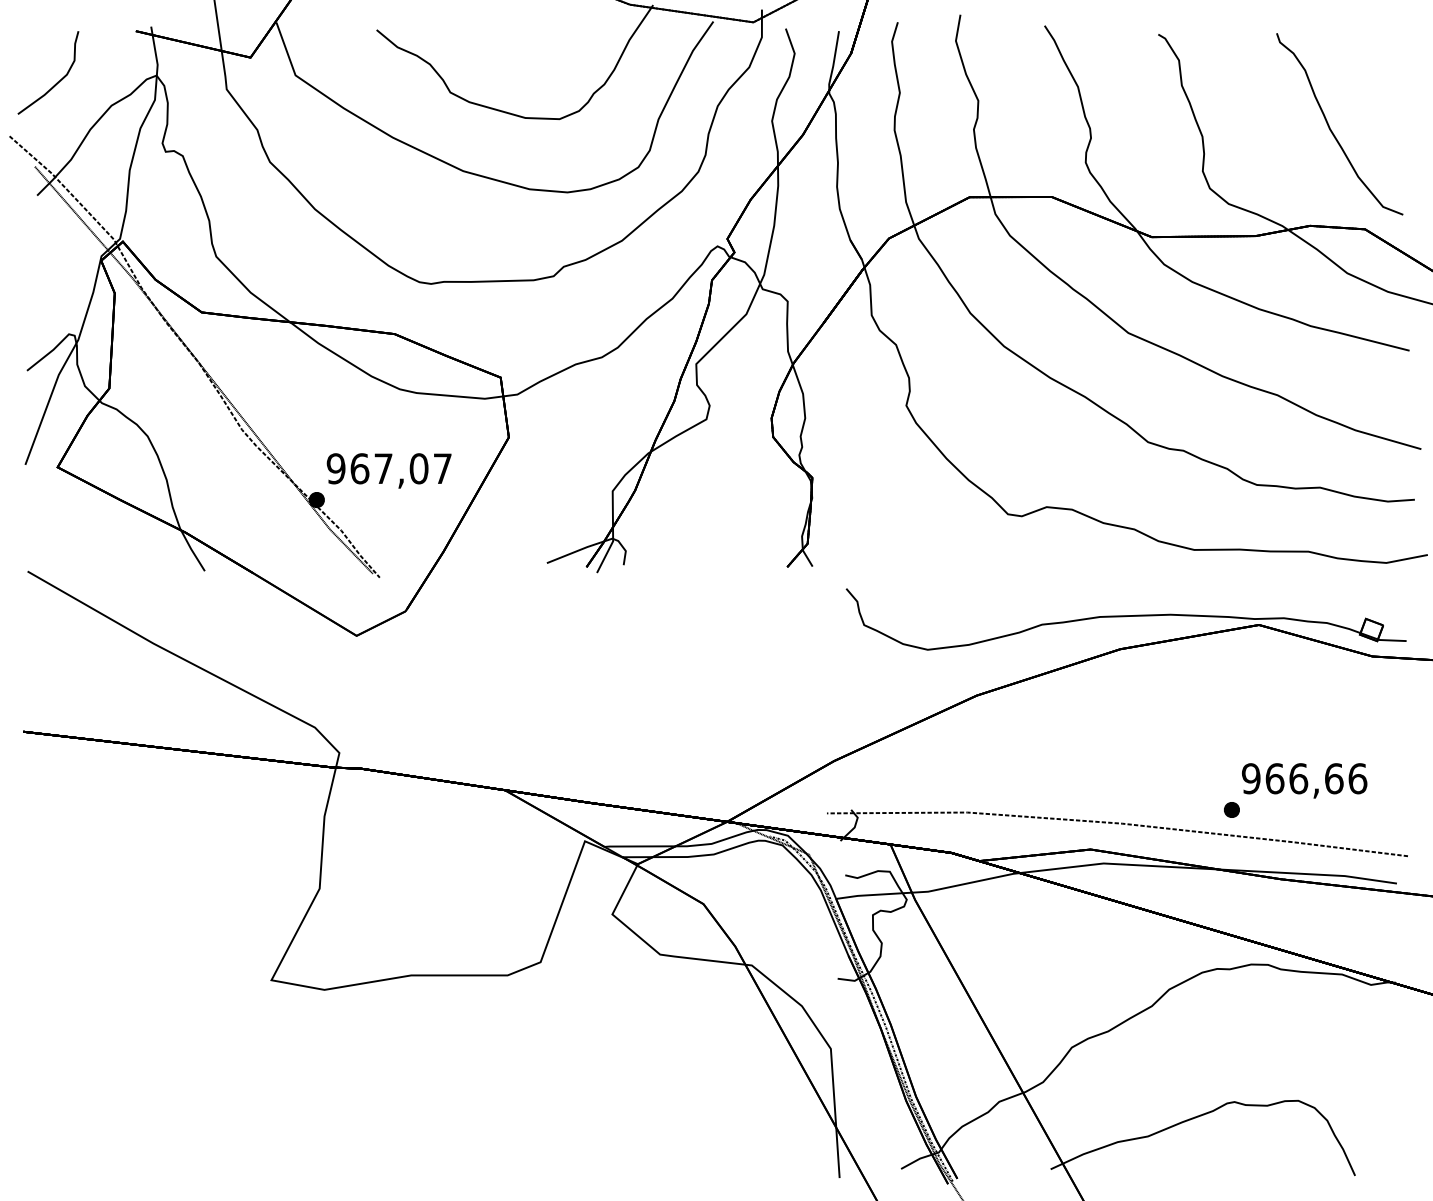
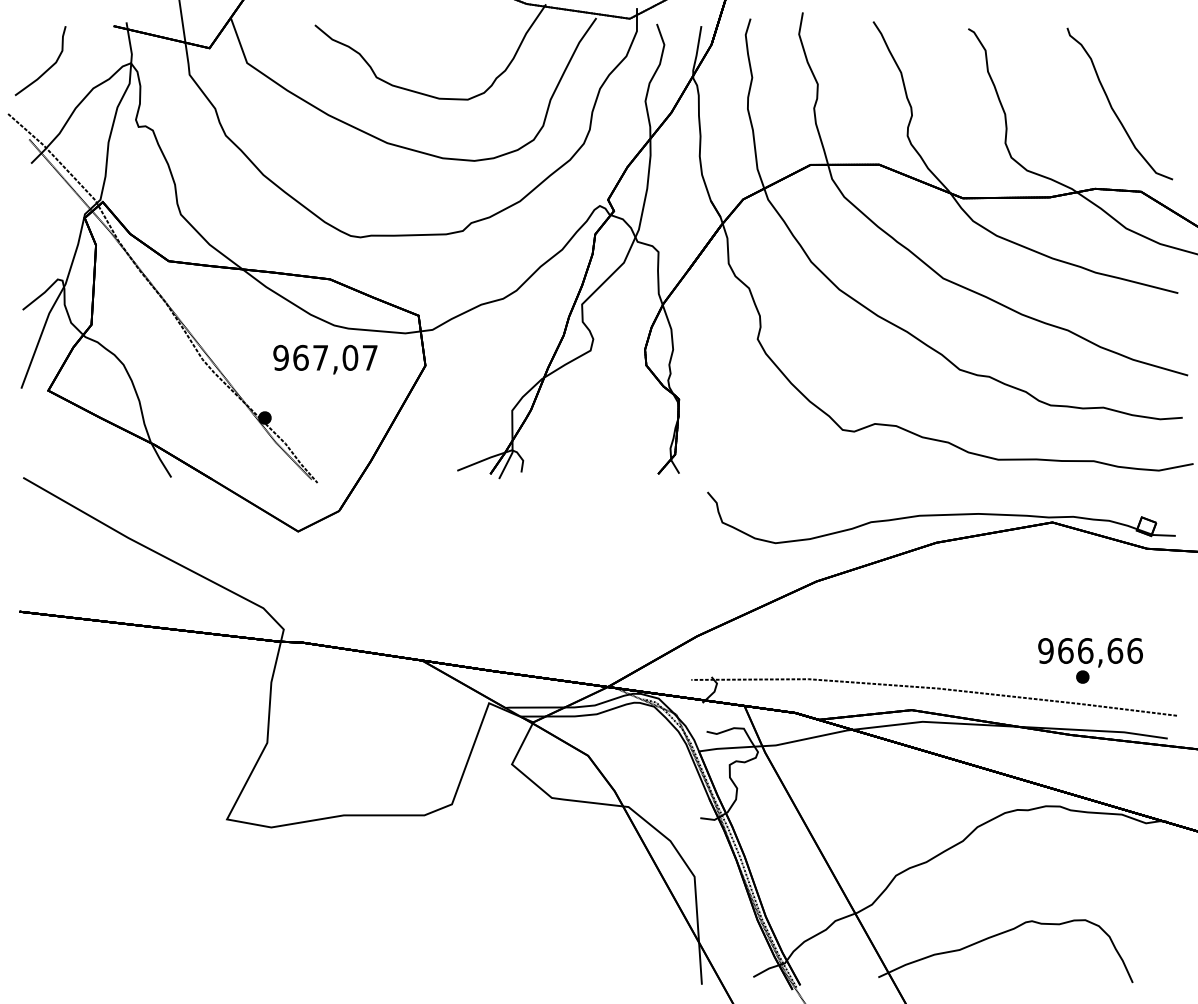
text: (389, 470) -> (325, 359), moved
part: (1231, 809) -> (1082, 676), moved

